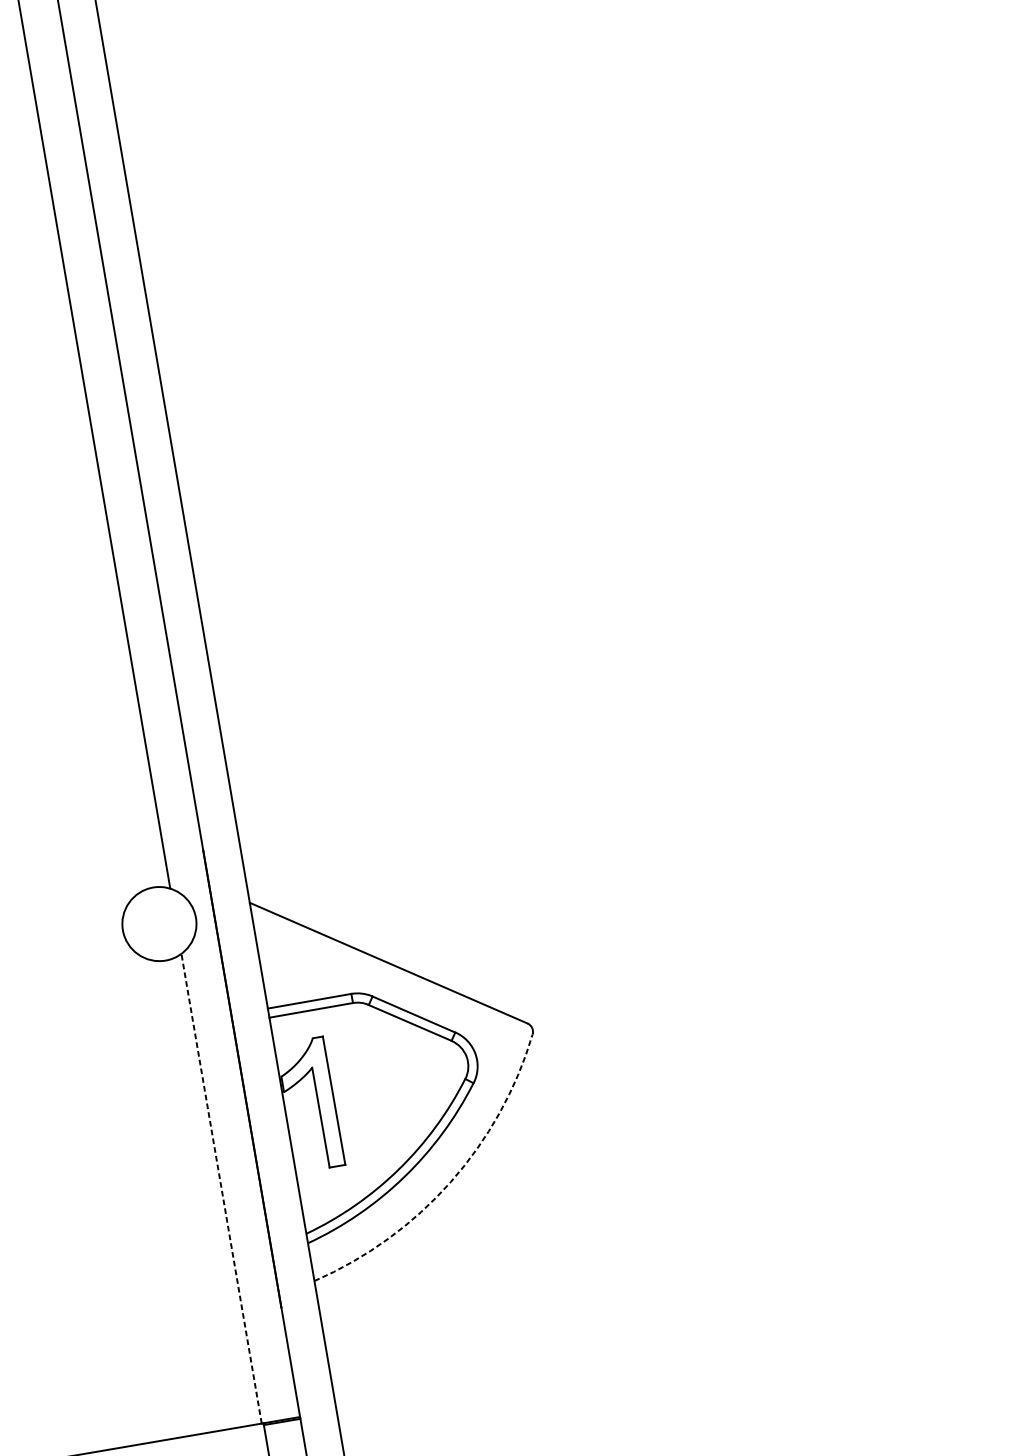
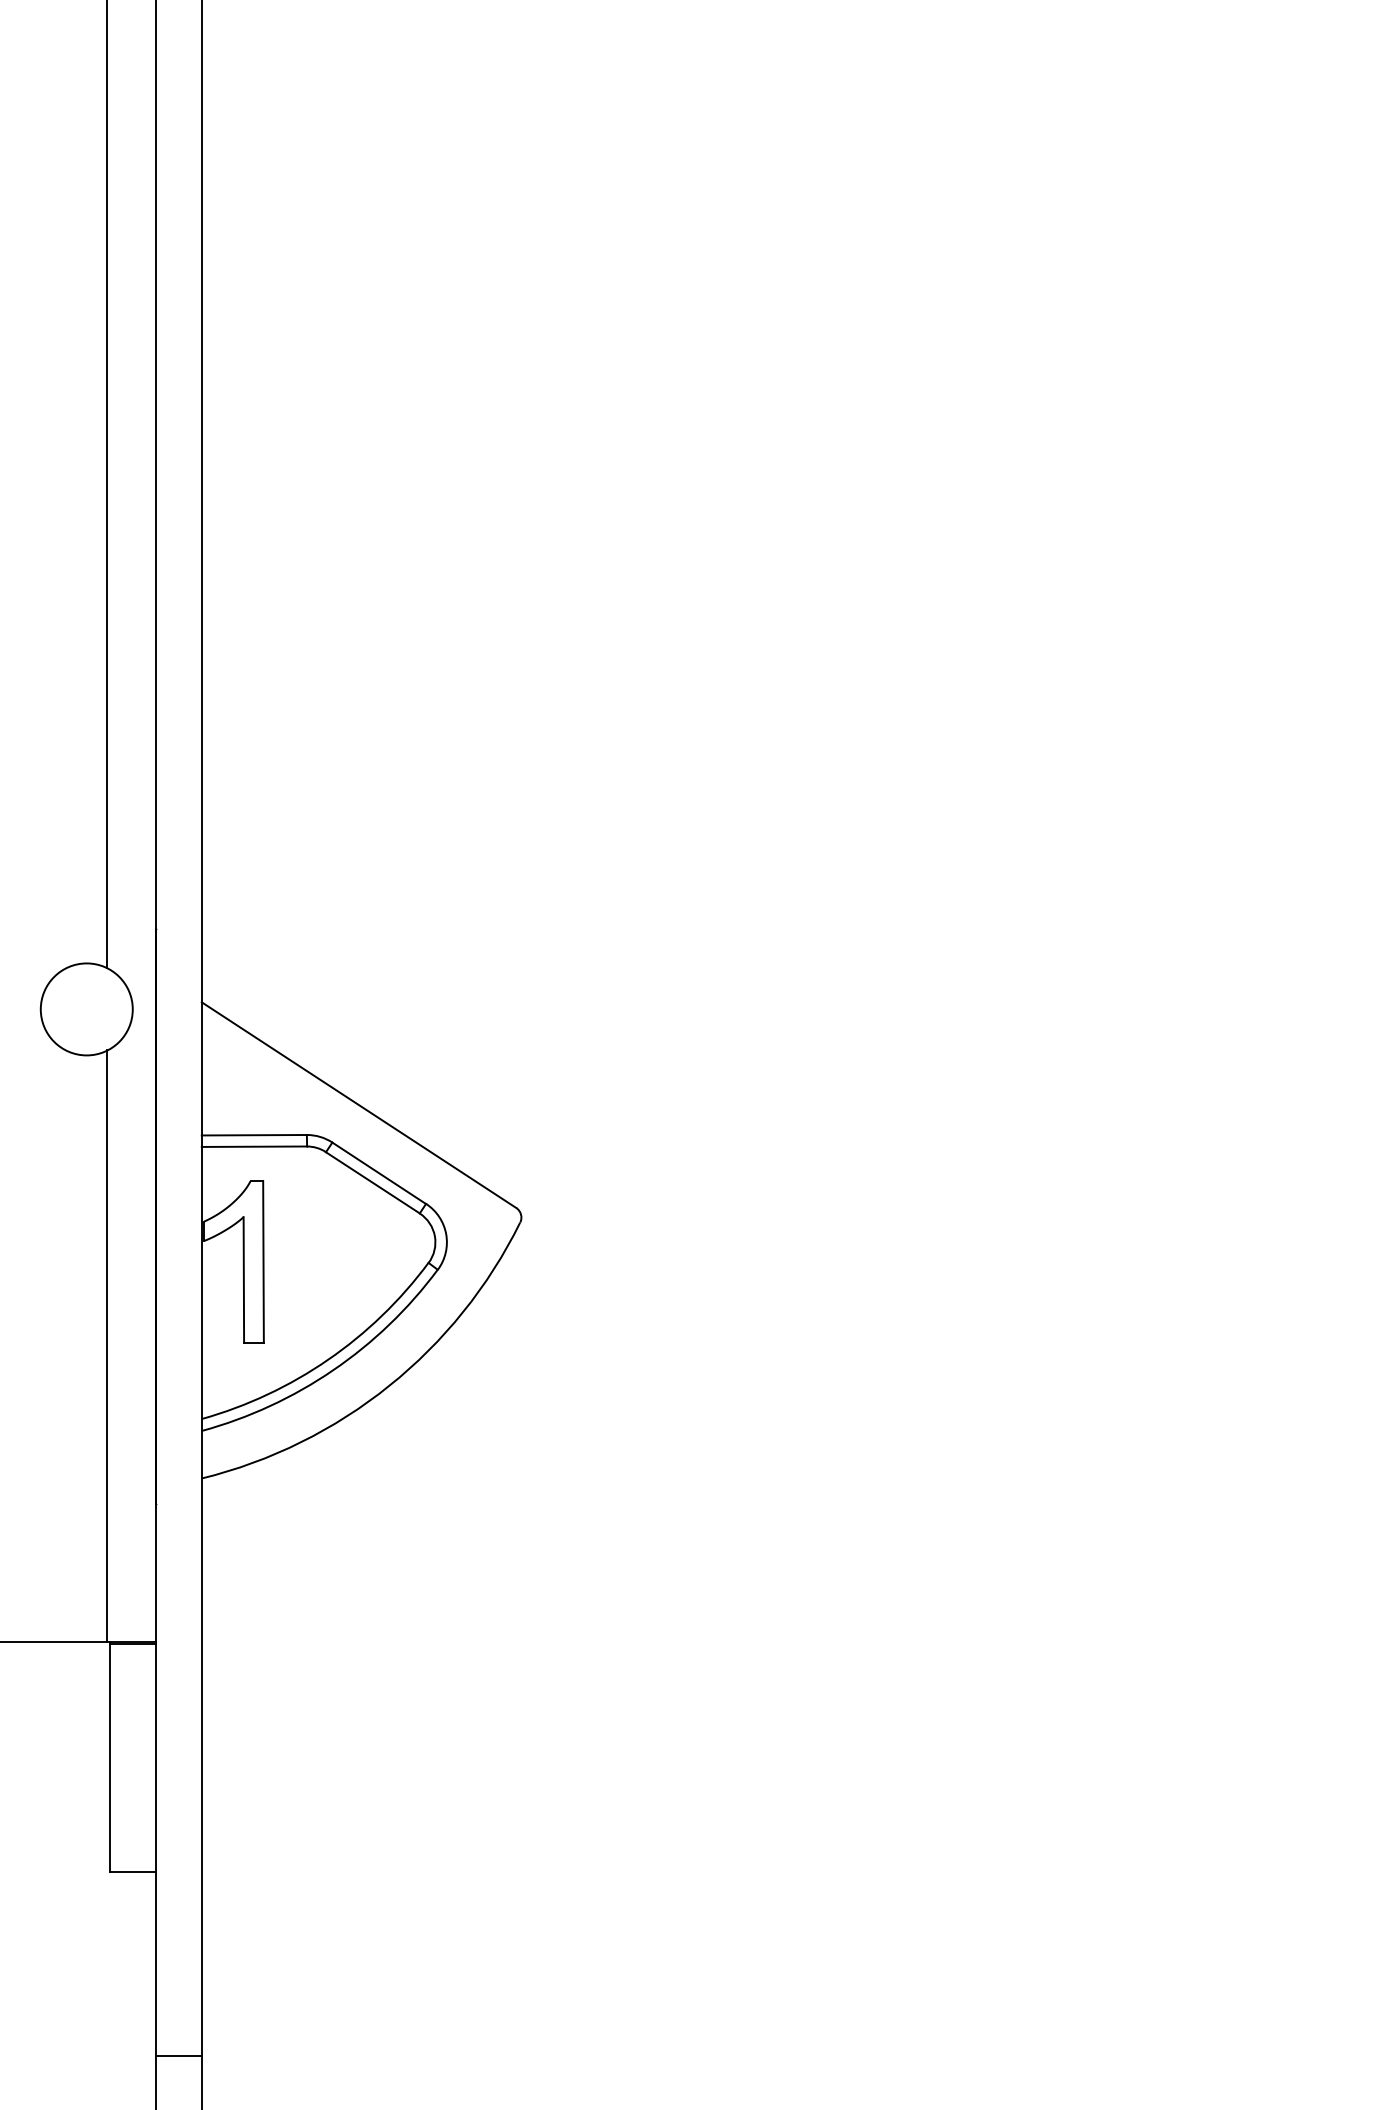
arc: (450, 1181) -> (389, 1385), dashed -> solid
line: (221, 1188) -> (107, 1346), dashed -> solid

